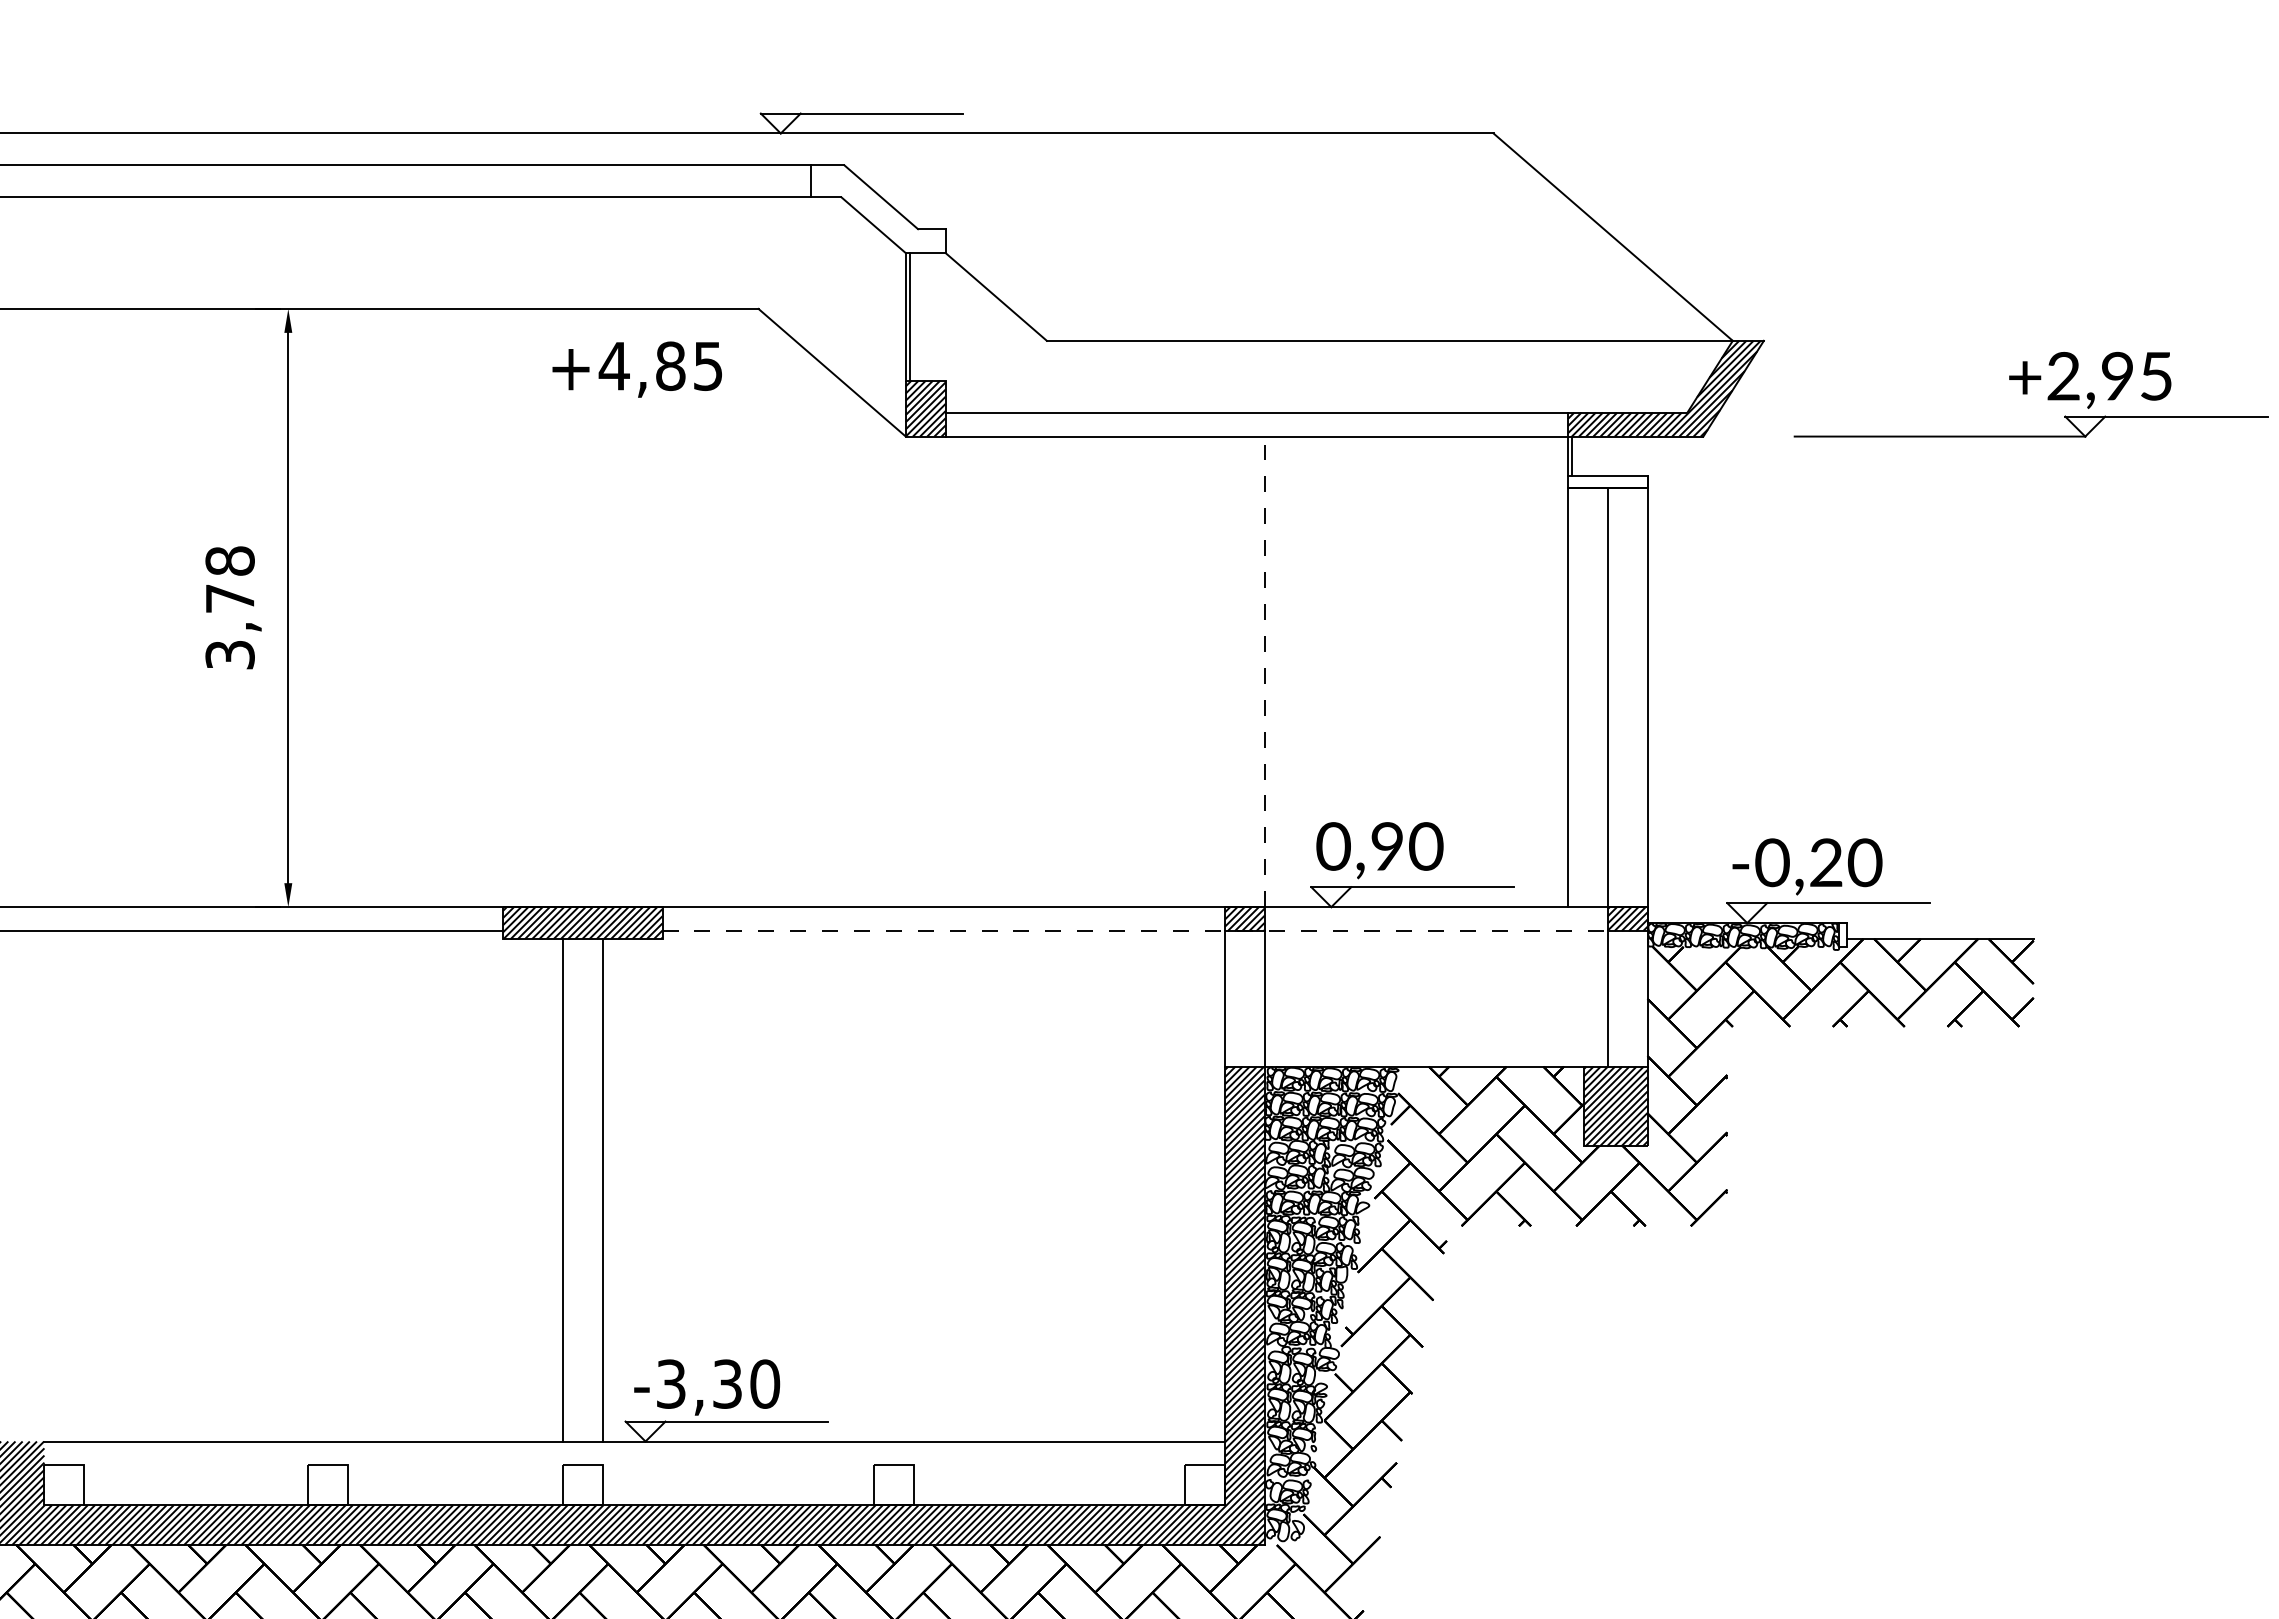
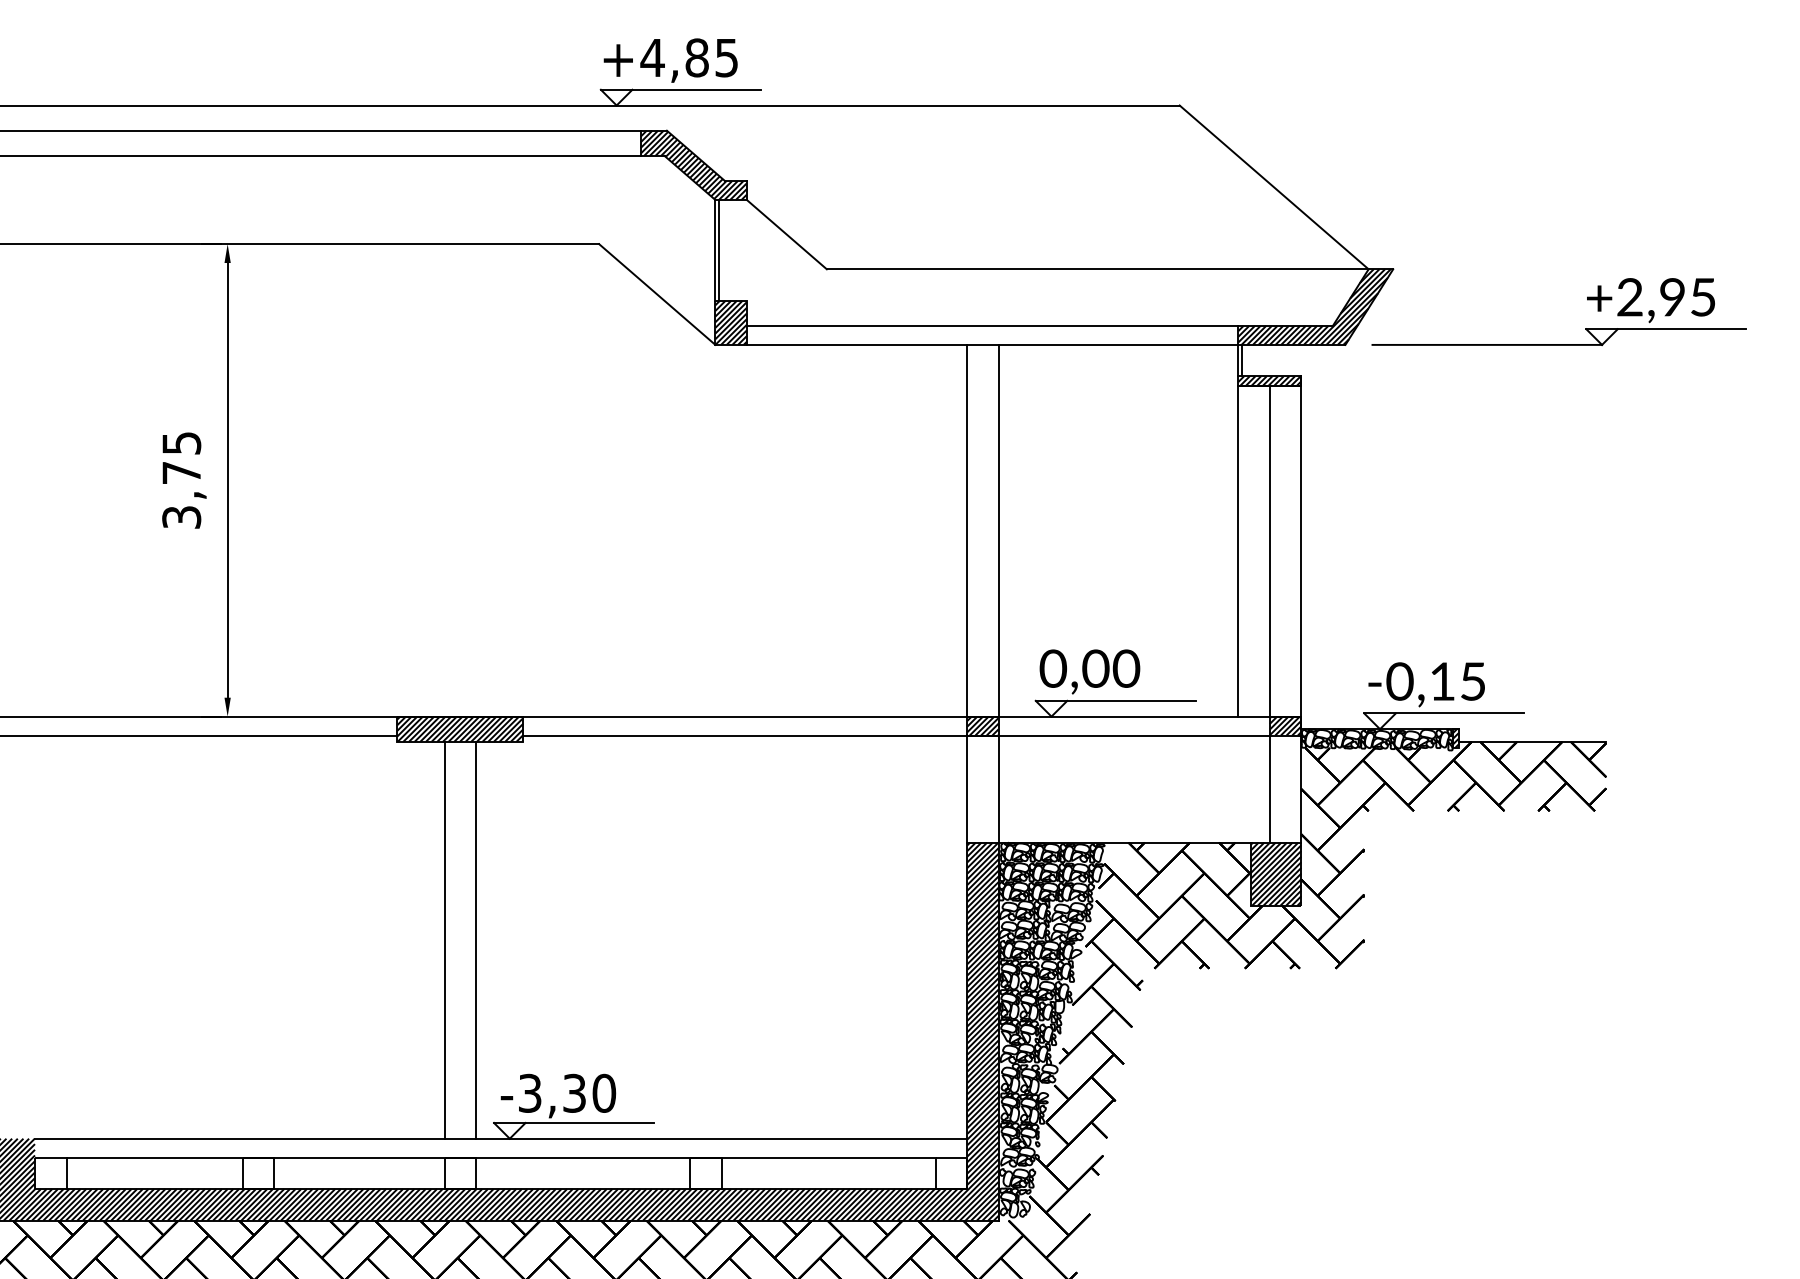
hatch: (878, 209) -> (693, 165), added
text: (636, 369) -> (670, 60), moved
part: (2030, 435) -> (1558, 344), moved
hatch: (1607, 482) -> (1269, 381), added
text: (229, 560) -> (181, 442), 3,78 -> 3,75
line: (1224, 671) -> (967, 530), added
line: (1264, 671) -> (998, 530), dashed -> solid
text: (1387, 846) -> (1095, 668), 0,90 -> 0,00
text: (1846, 862) -> (1458, 681), -0,20 -> -0,15
line: (1135, 931) -> (896, 735), dashed -> solid
hatch: (1842, 935) -> (1455, 739), added
line: (634, 1465) -> (501, 1157), added

